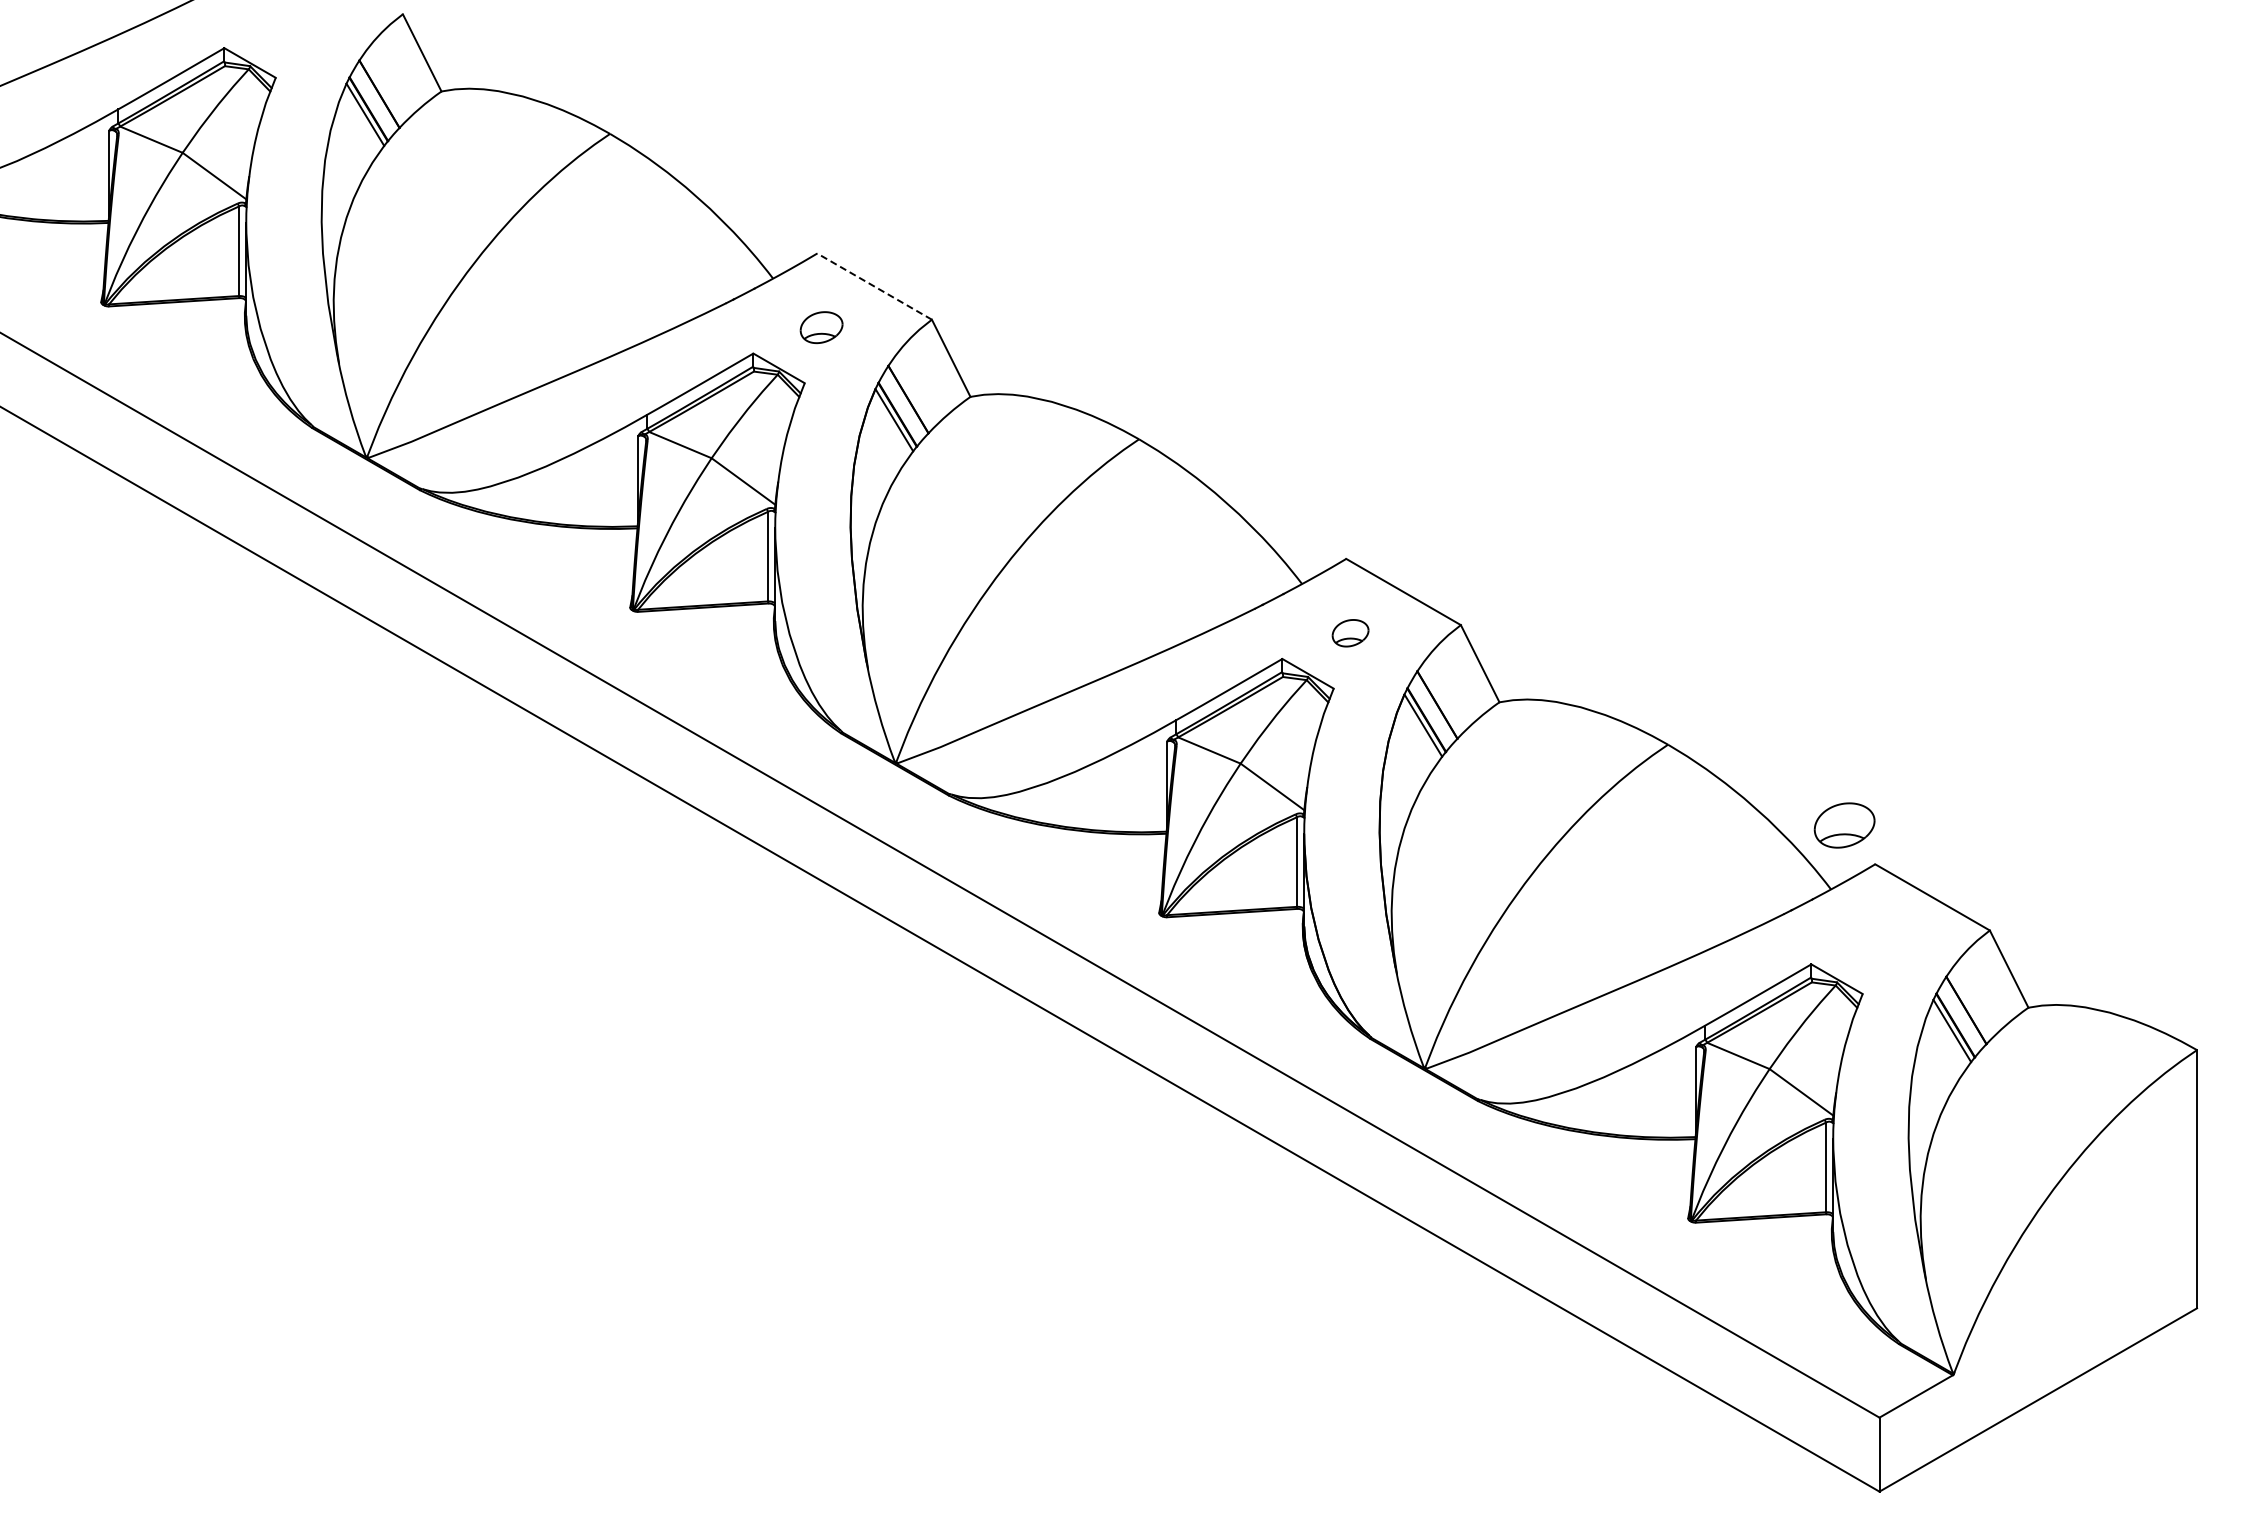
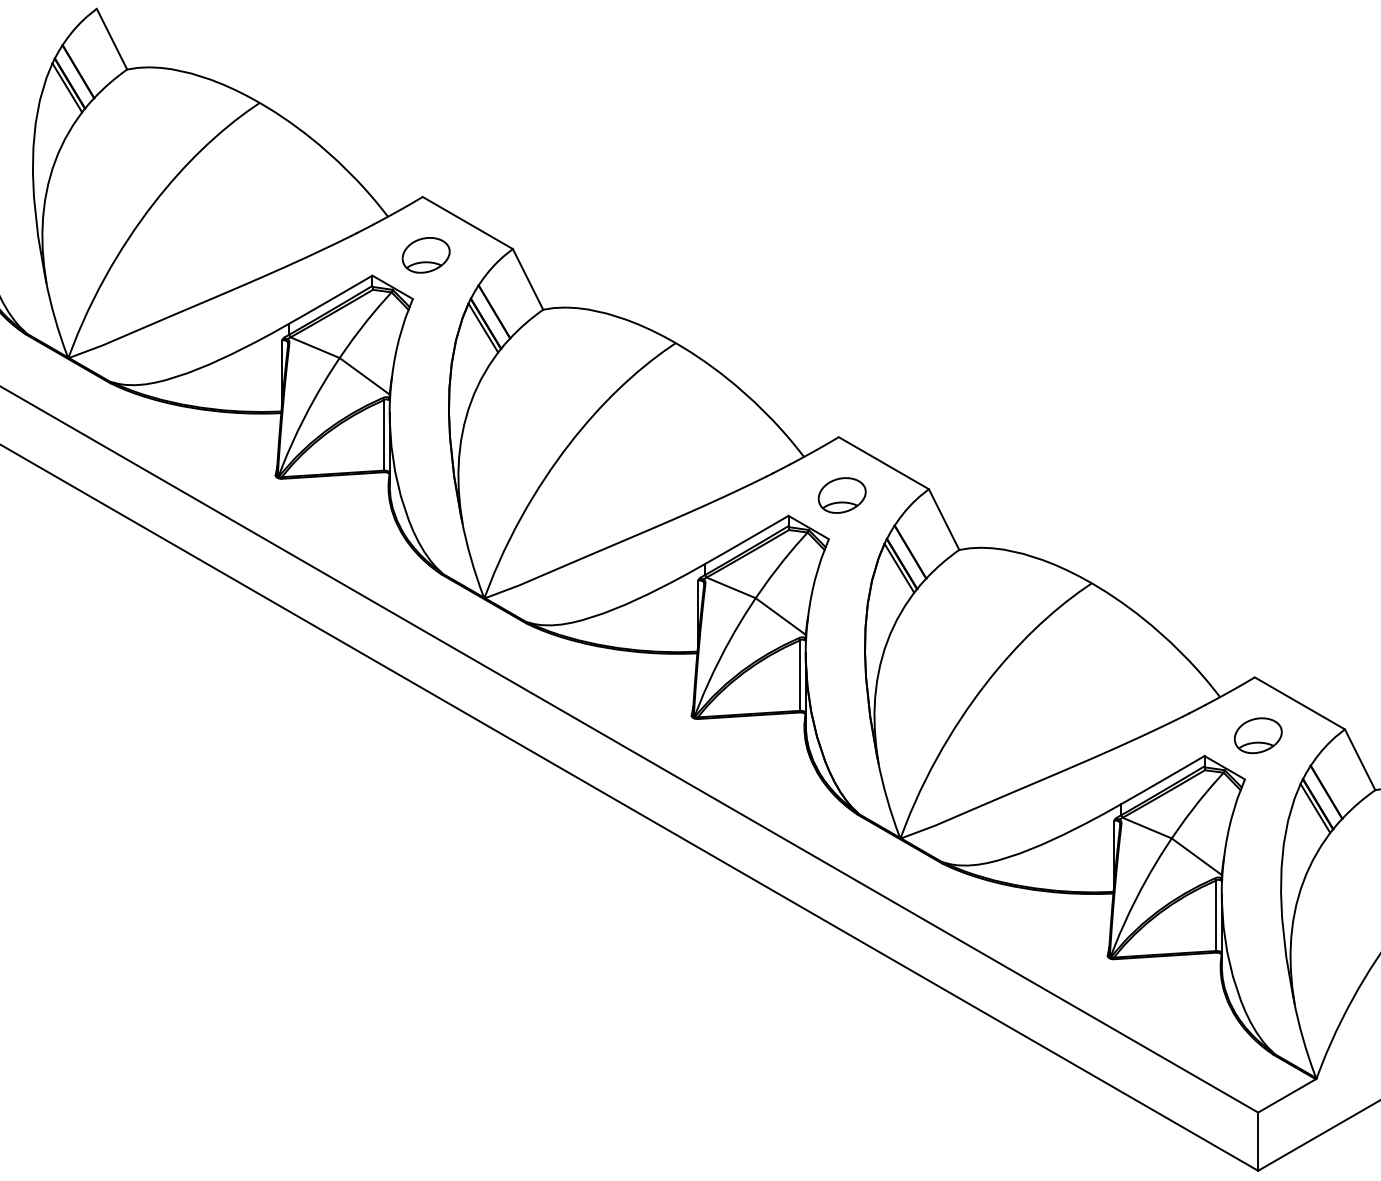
line: (874, 286) -> (467, 222), dashed -> solid
part: (821, 327) -> (426, 255), size x1.43
part: (1350, 633) -> (842, 495), size x1.67
part: (1844, 825) -> (1258, 735), moved

